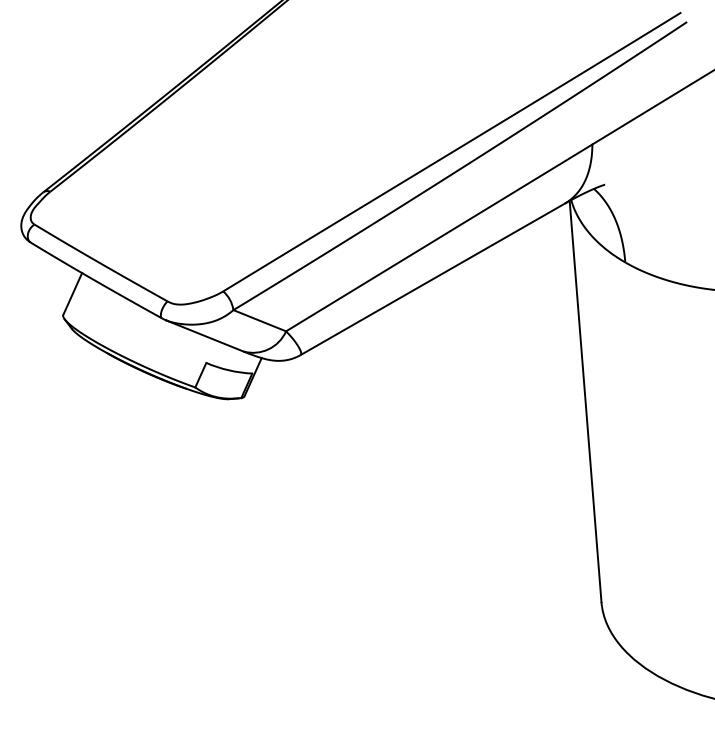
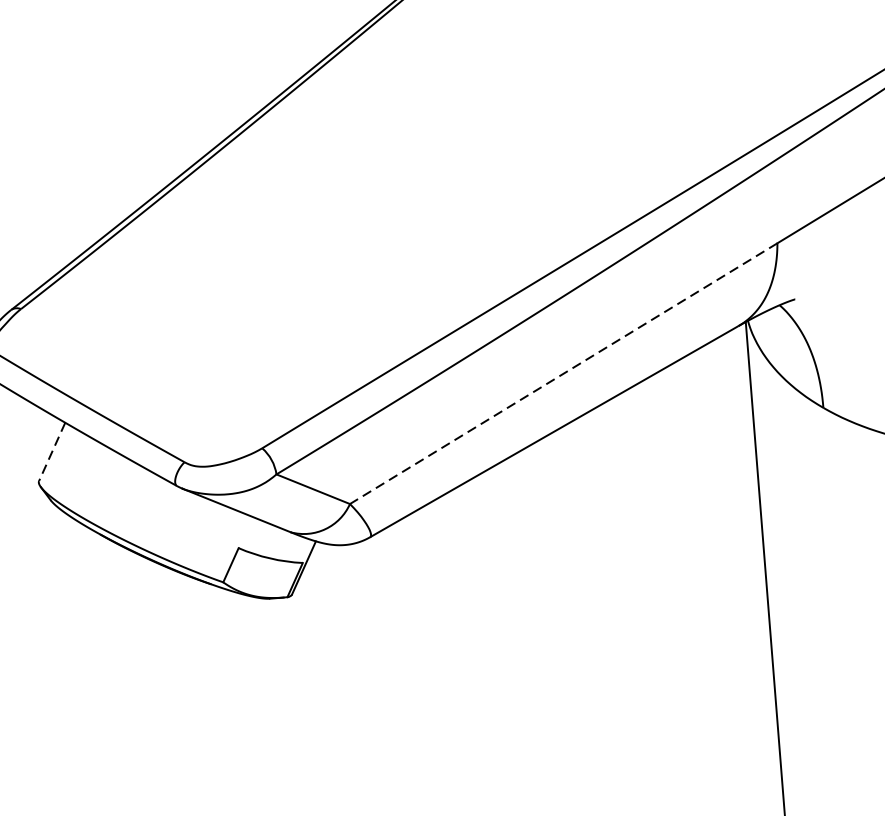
line: (438, 238) -> (562, 374), solid -> dashed
line: (72, 294) -> (51, 452), solid -> dashed

